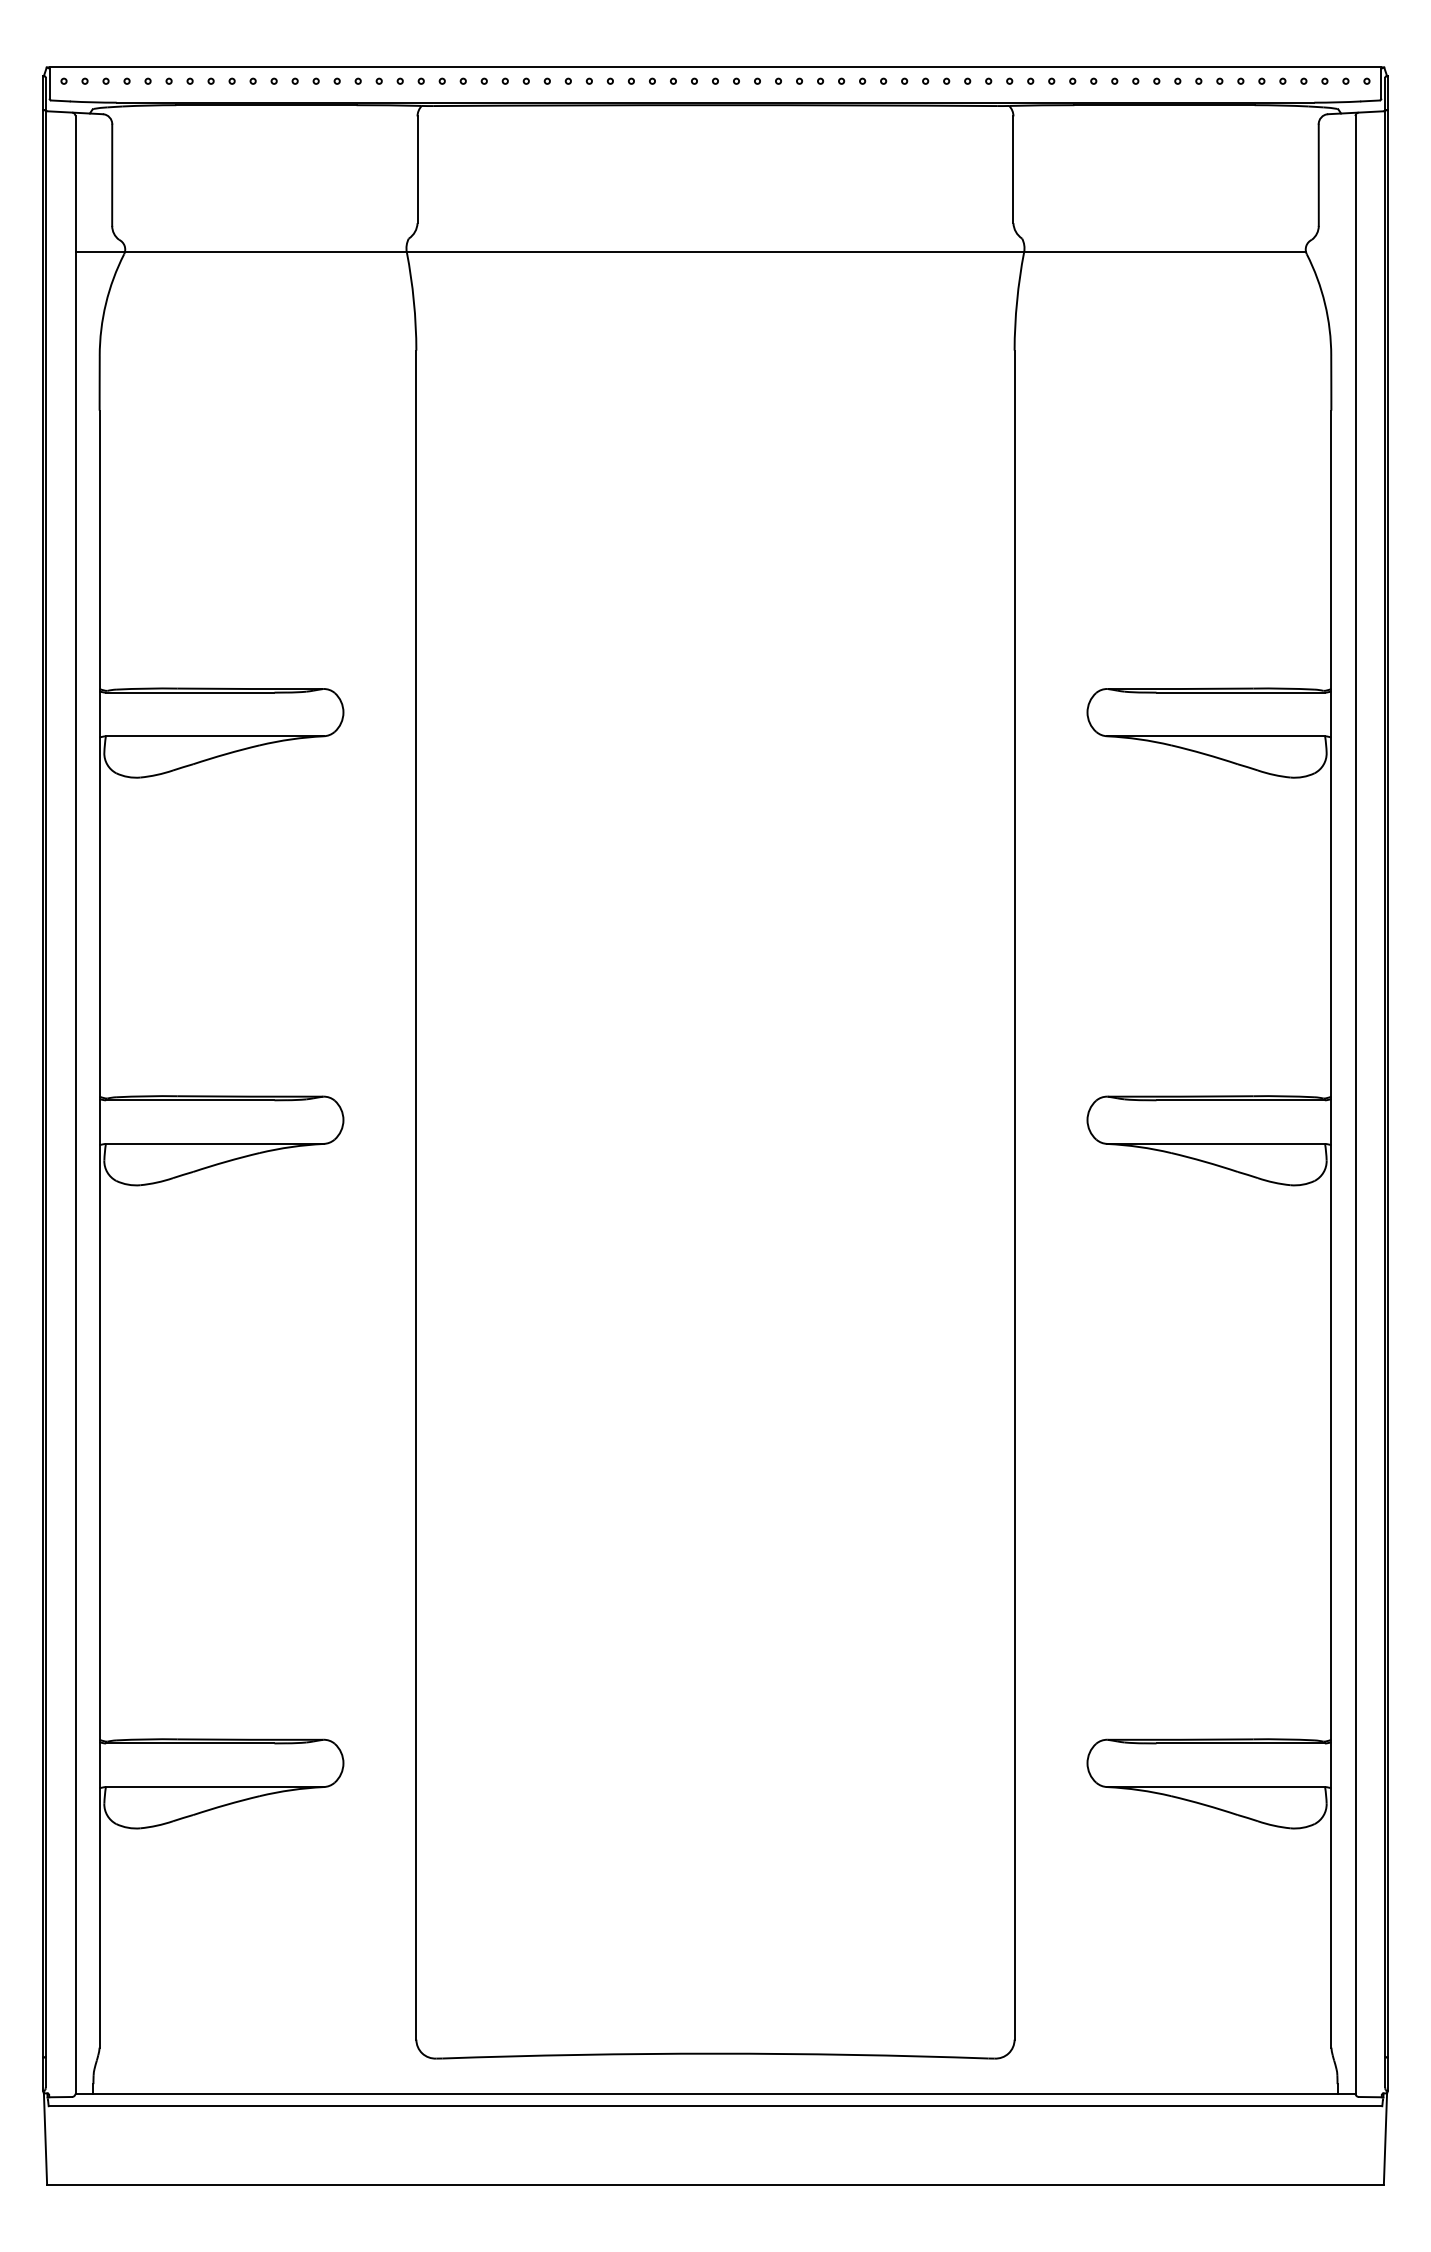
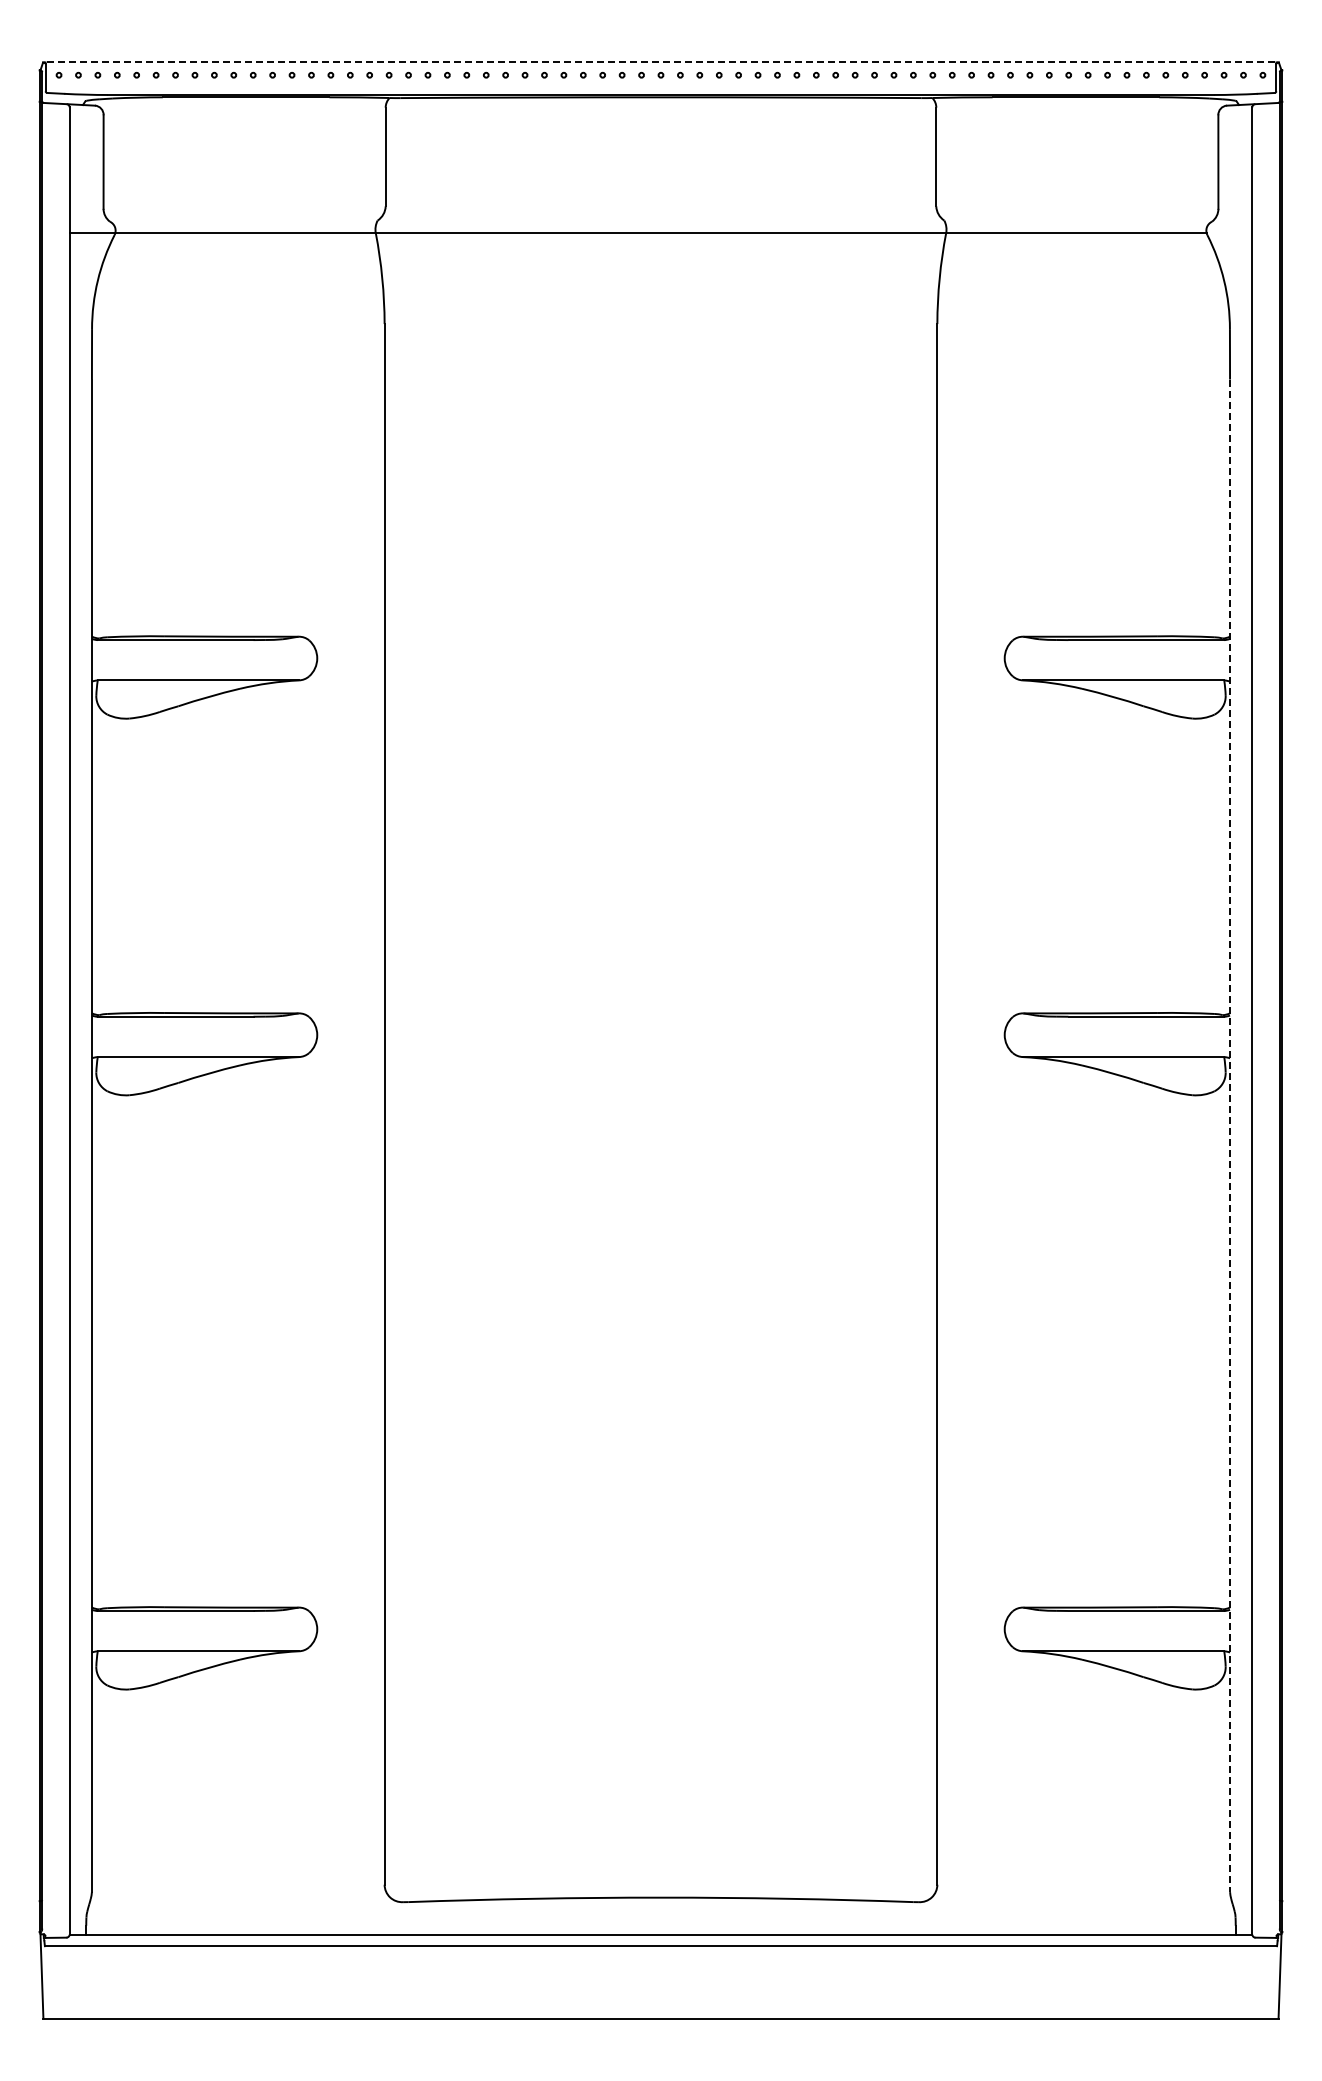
line: (716, 67) -> (661, 62), solid -> dashed
line: (1331, 1229) -> (1230, 1136), solid -> dashed

